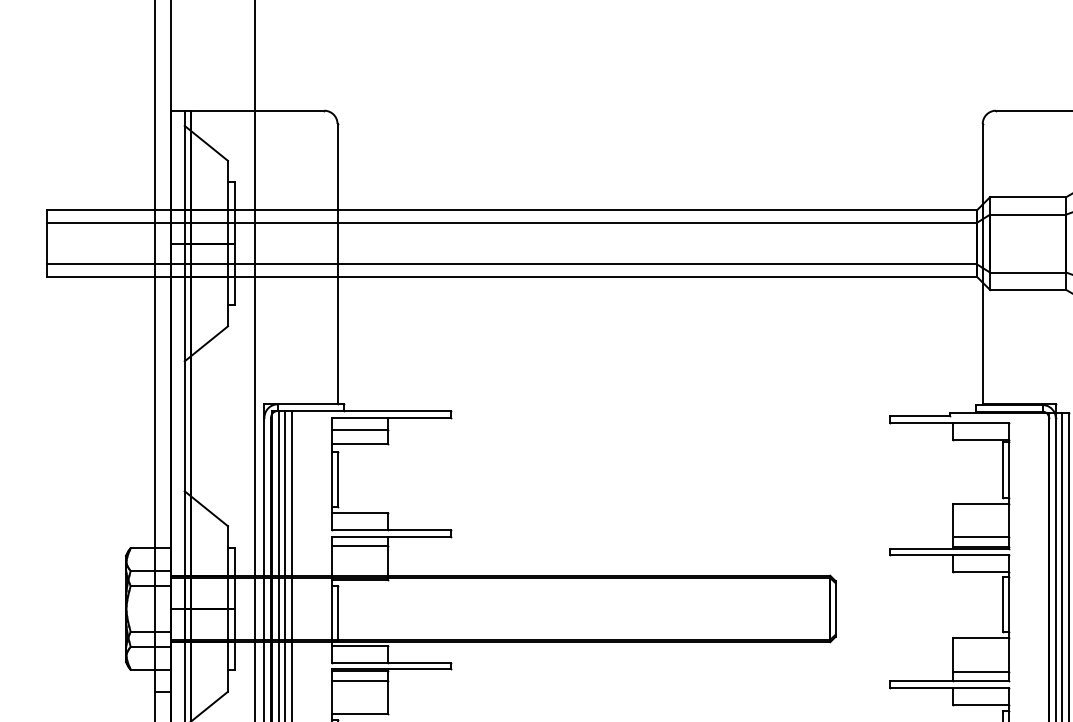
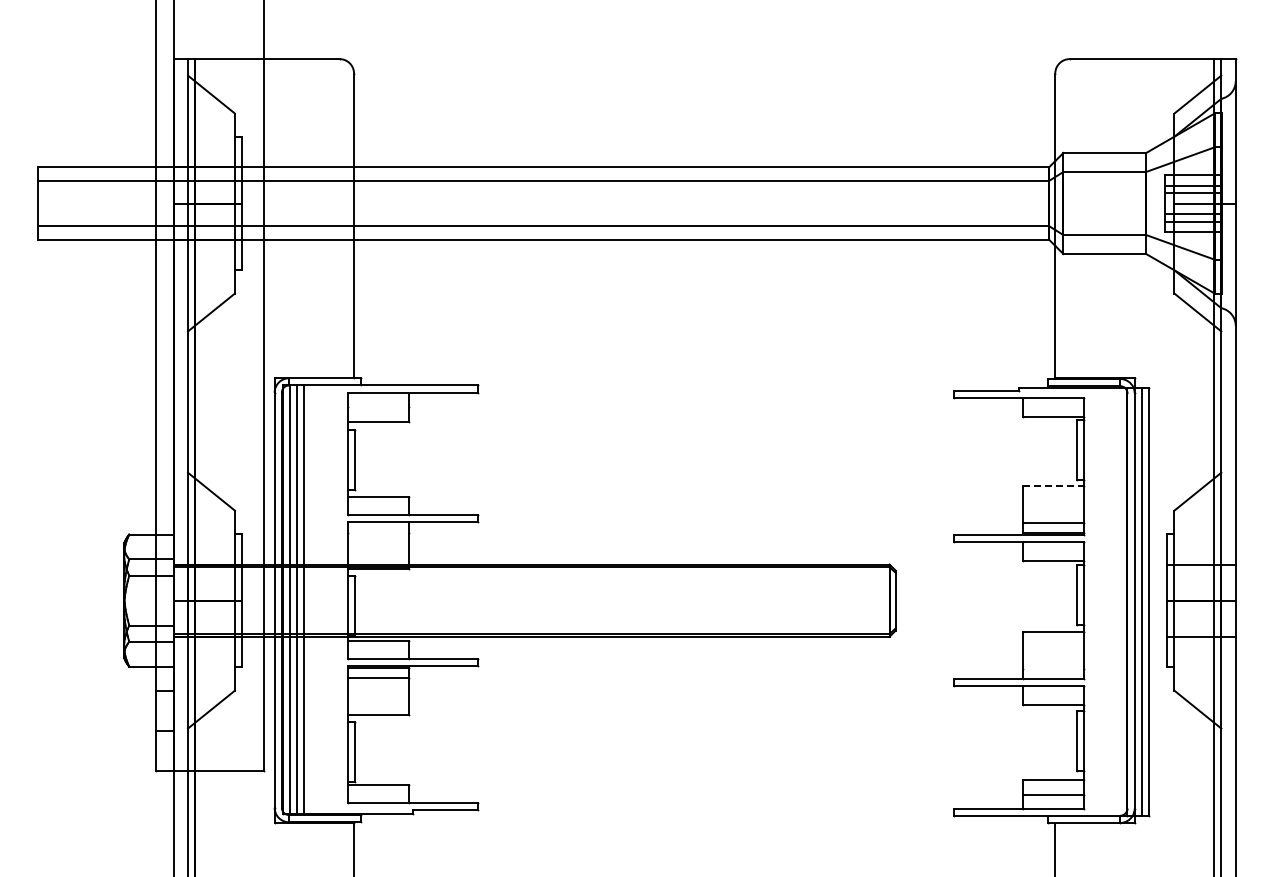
line: (360, 430) -> (378, 406), removed
line: (981, 503) -> (1053, 486), solid -> dashed
line: (360, 546) -> (378, 532), removed
line: (981, 671) -> (1053, 668), removed

